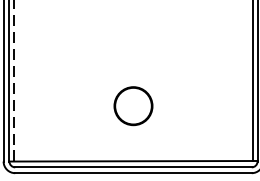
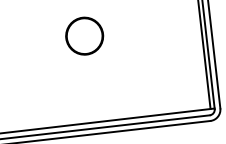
circle: (133, 106) -> (84, 36), moved

